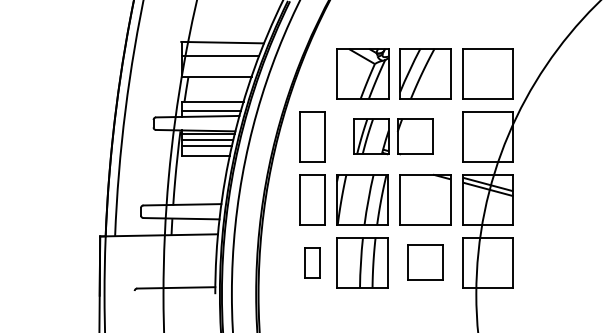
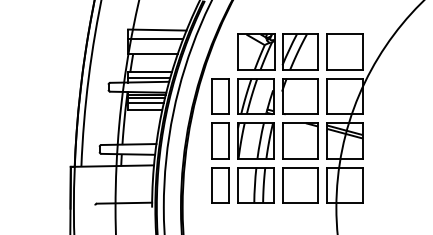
part: (392, 136) -> (277, 96), size x1.43
part: (312, 262) -> (220, 185), size x1.67
part: (425, 262) -> (300, 185), size x1.43

